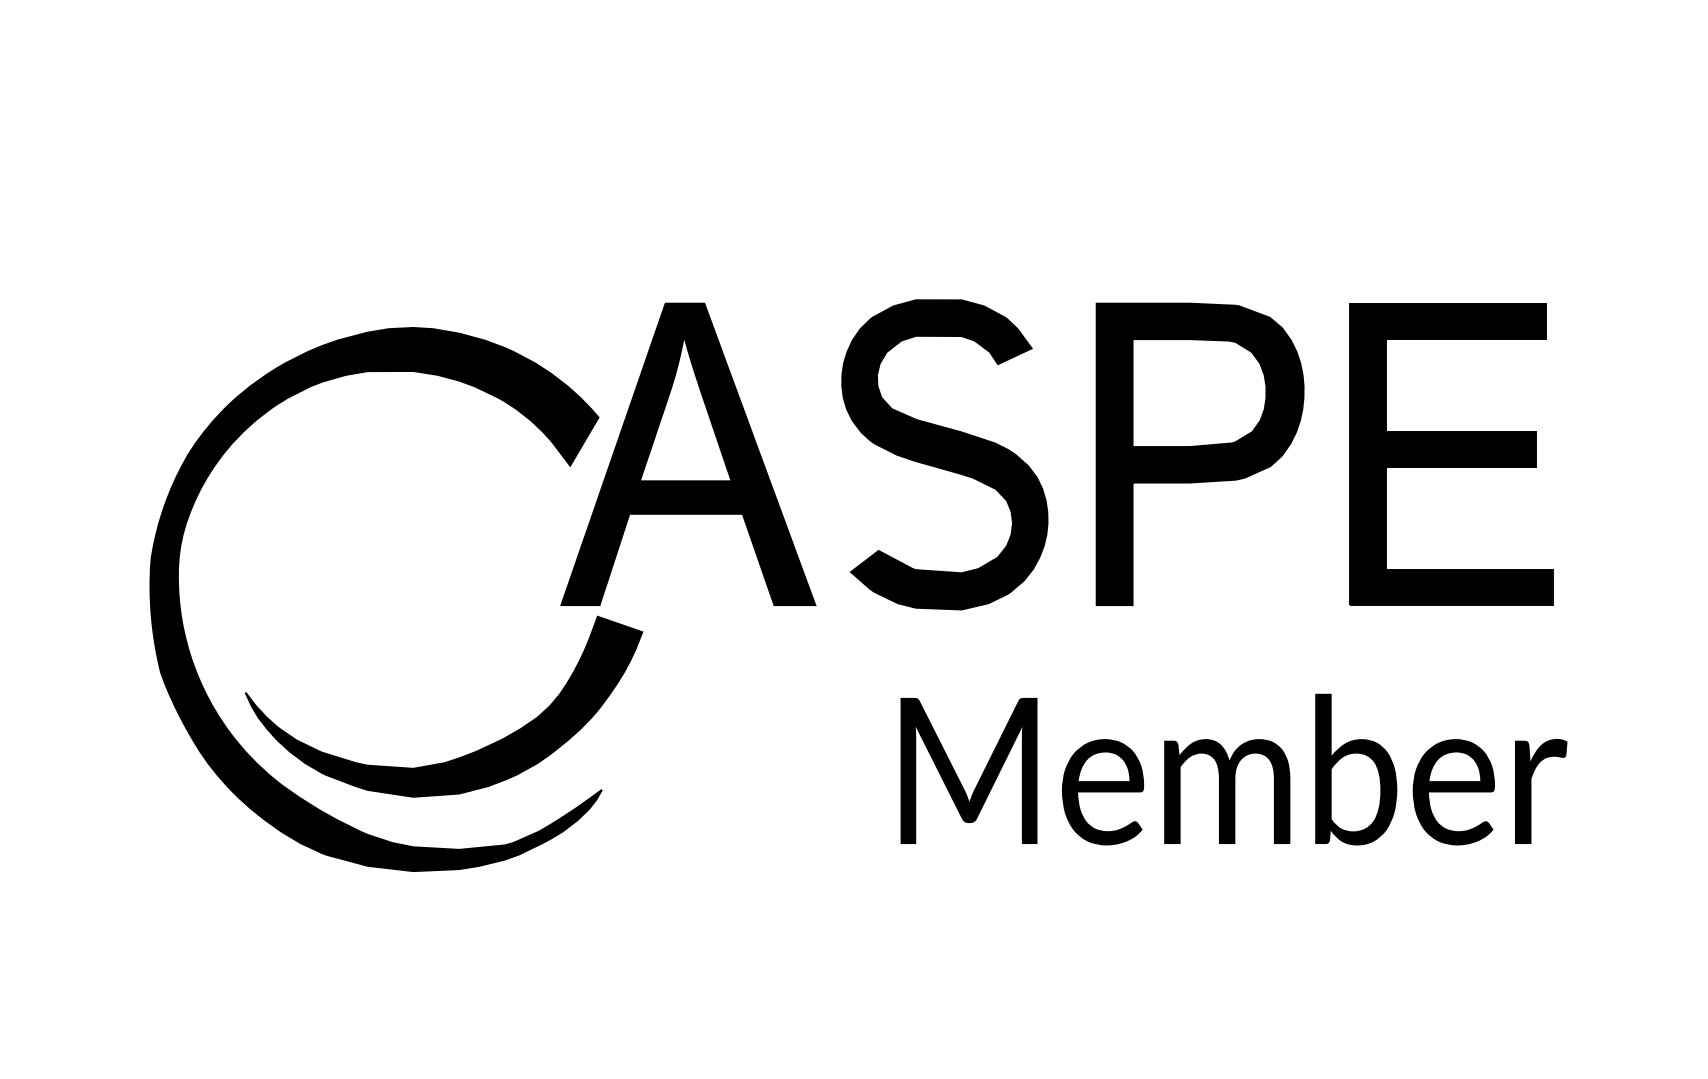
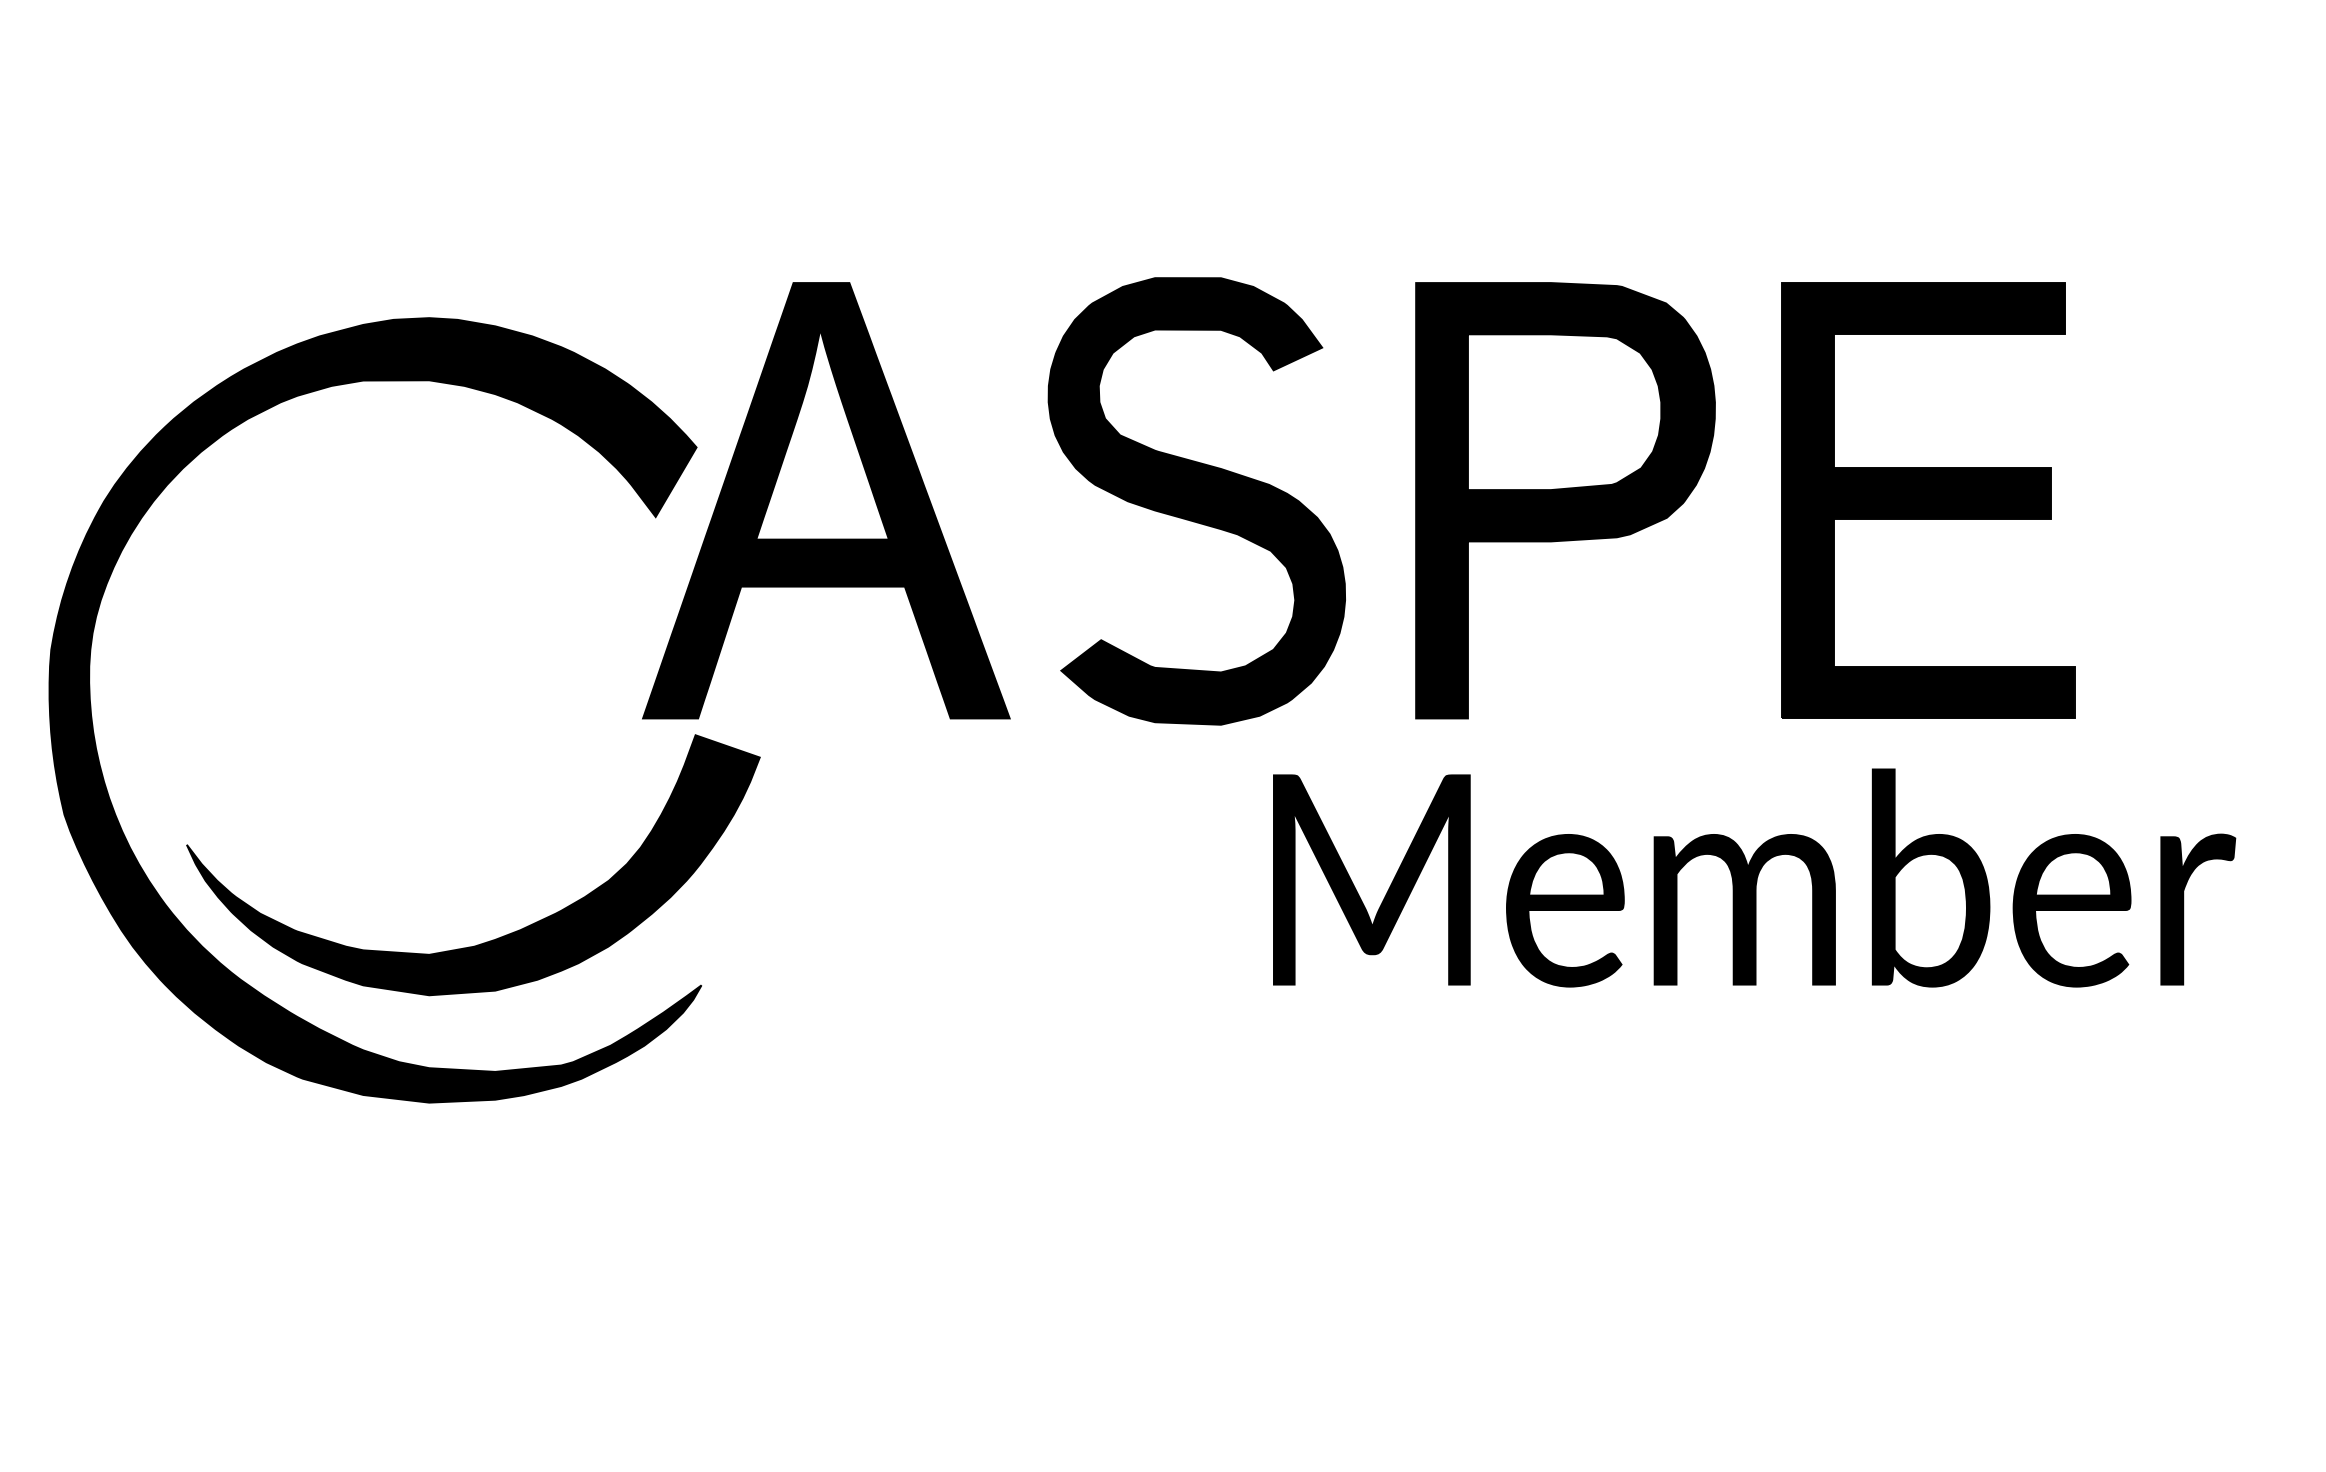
text: (1233, 769) -> (1753, 877), moved

